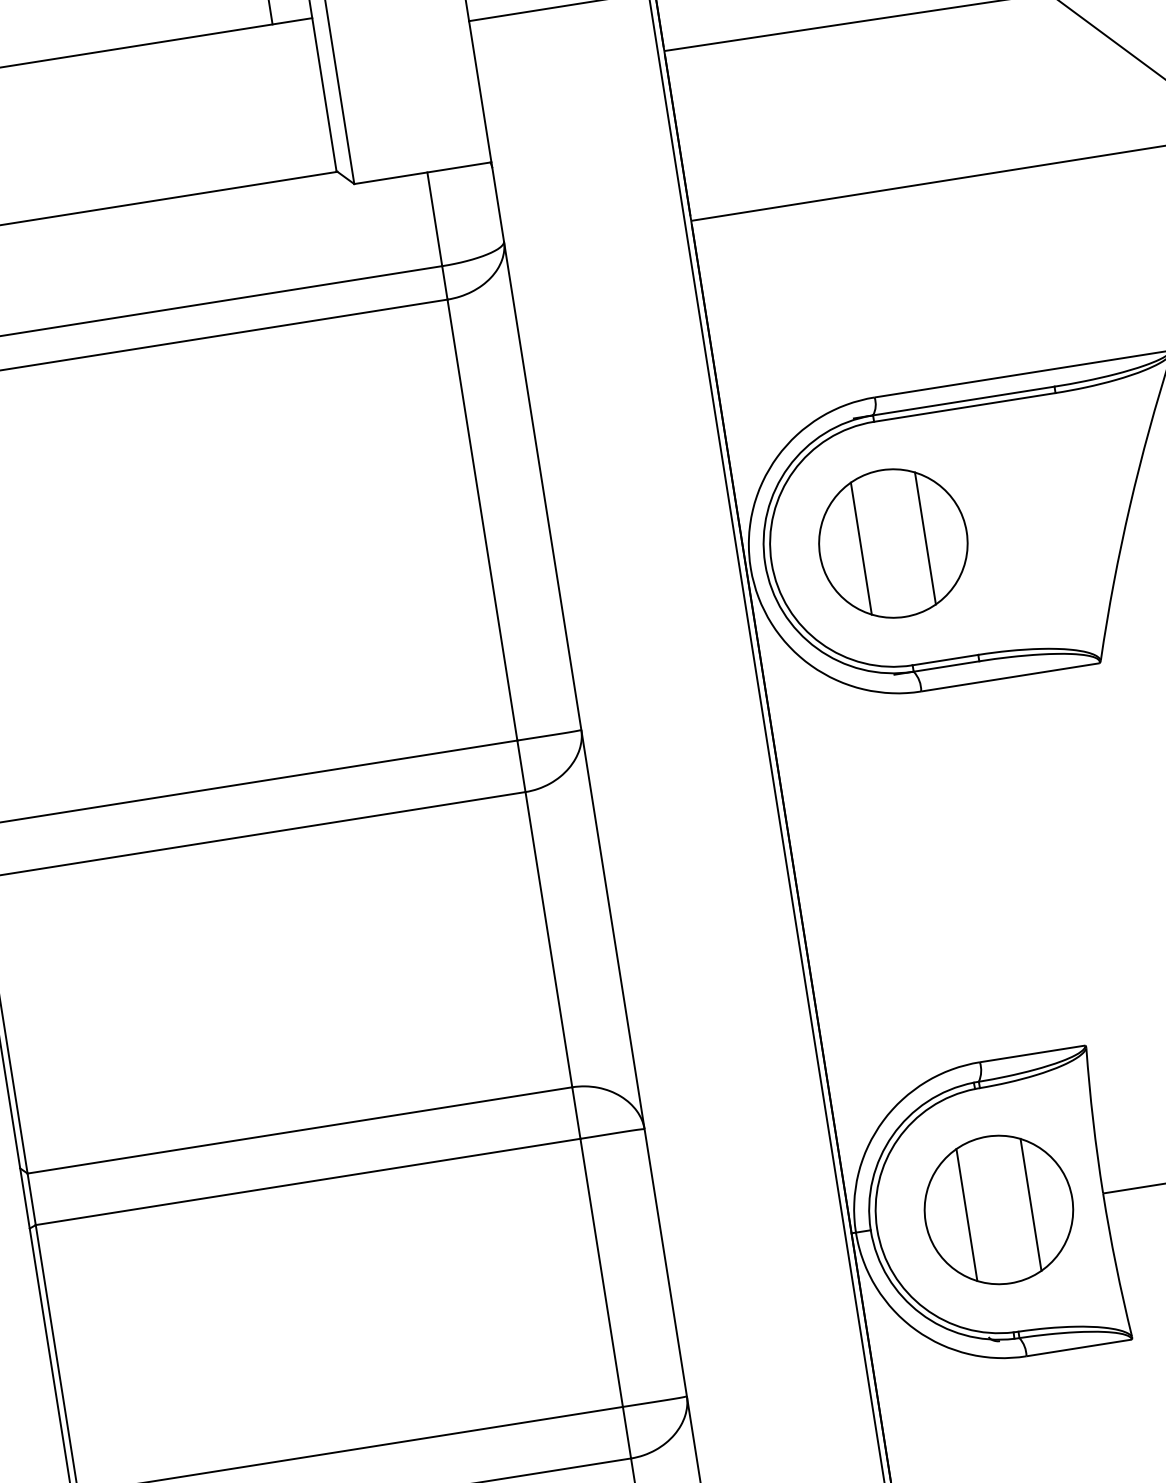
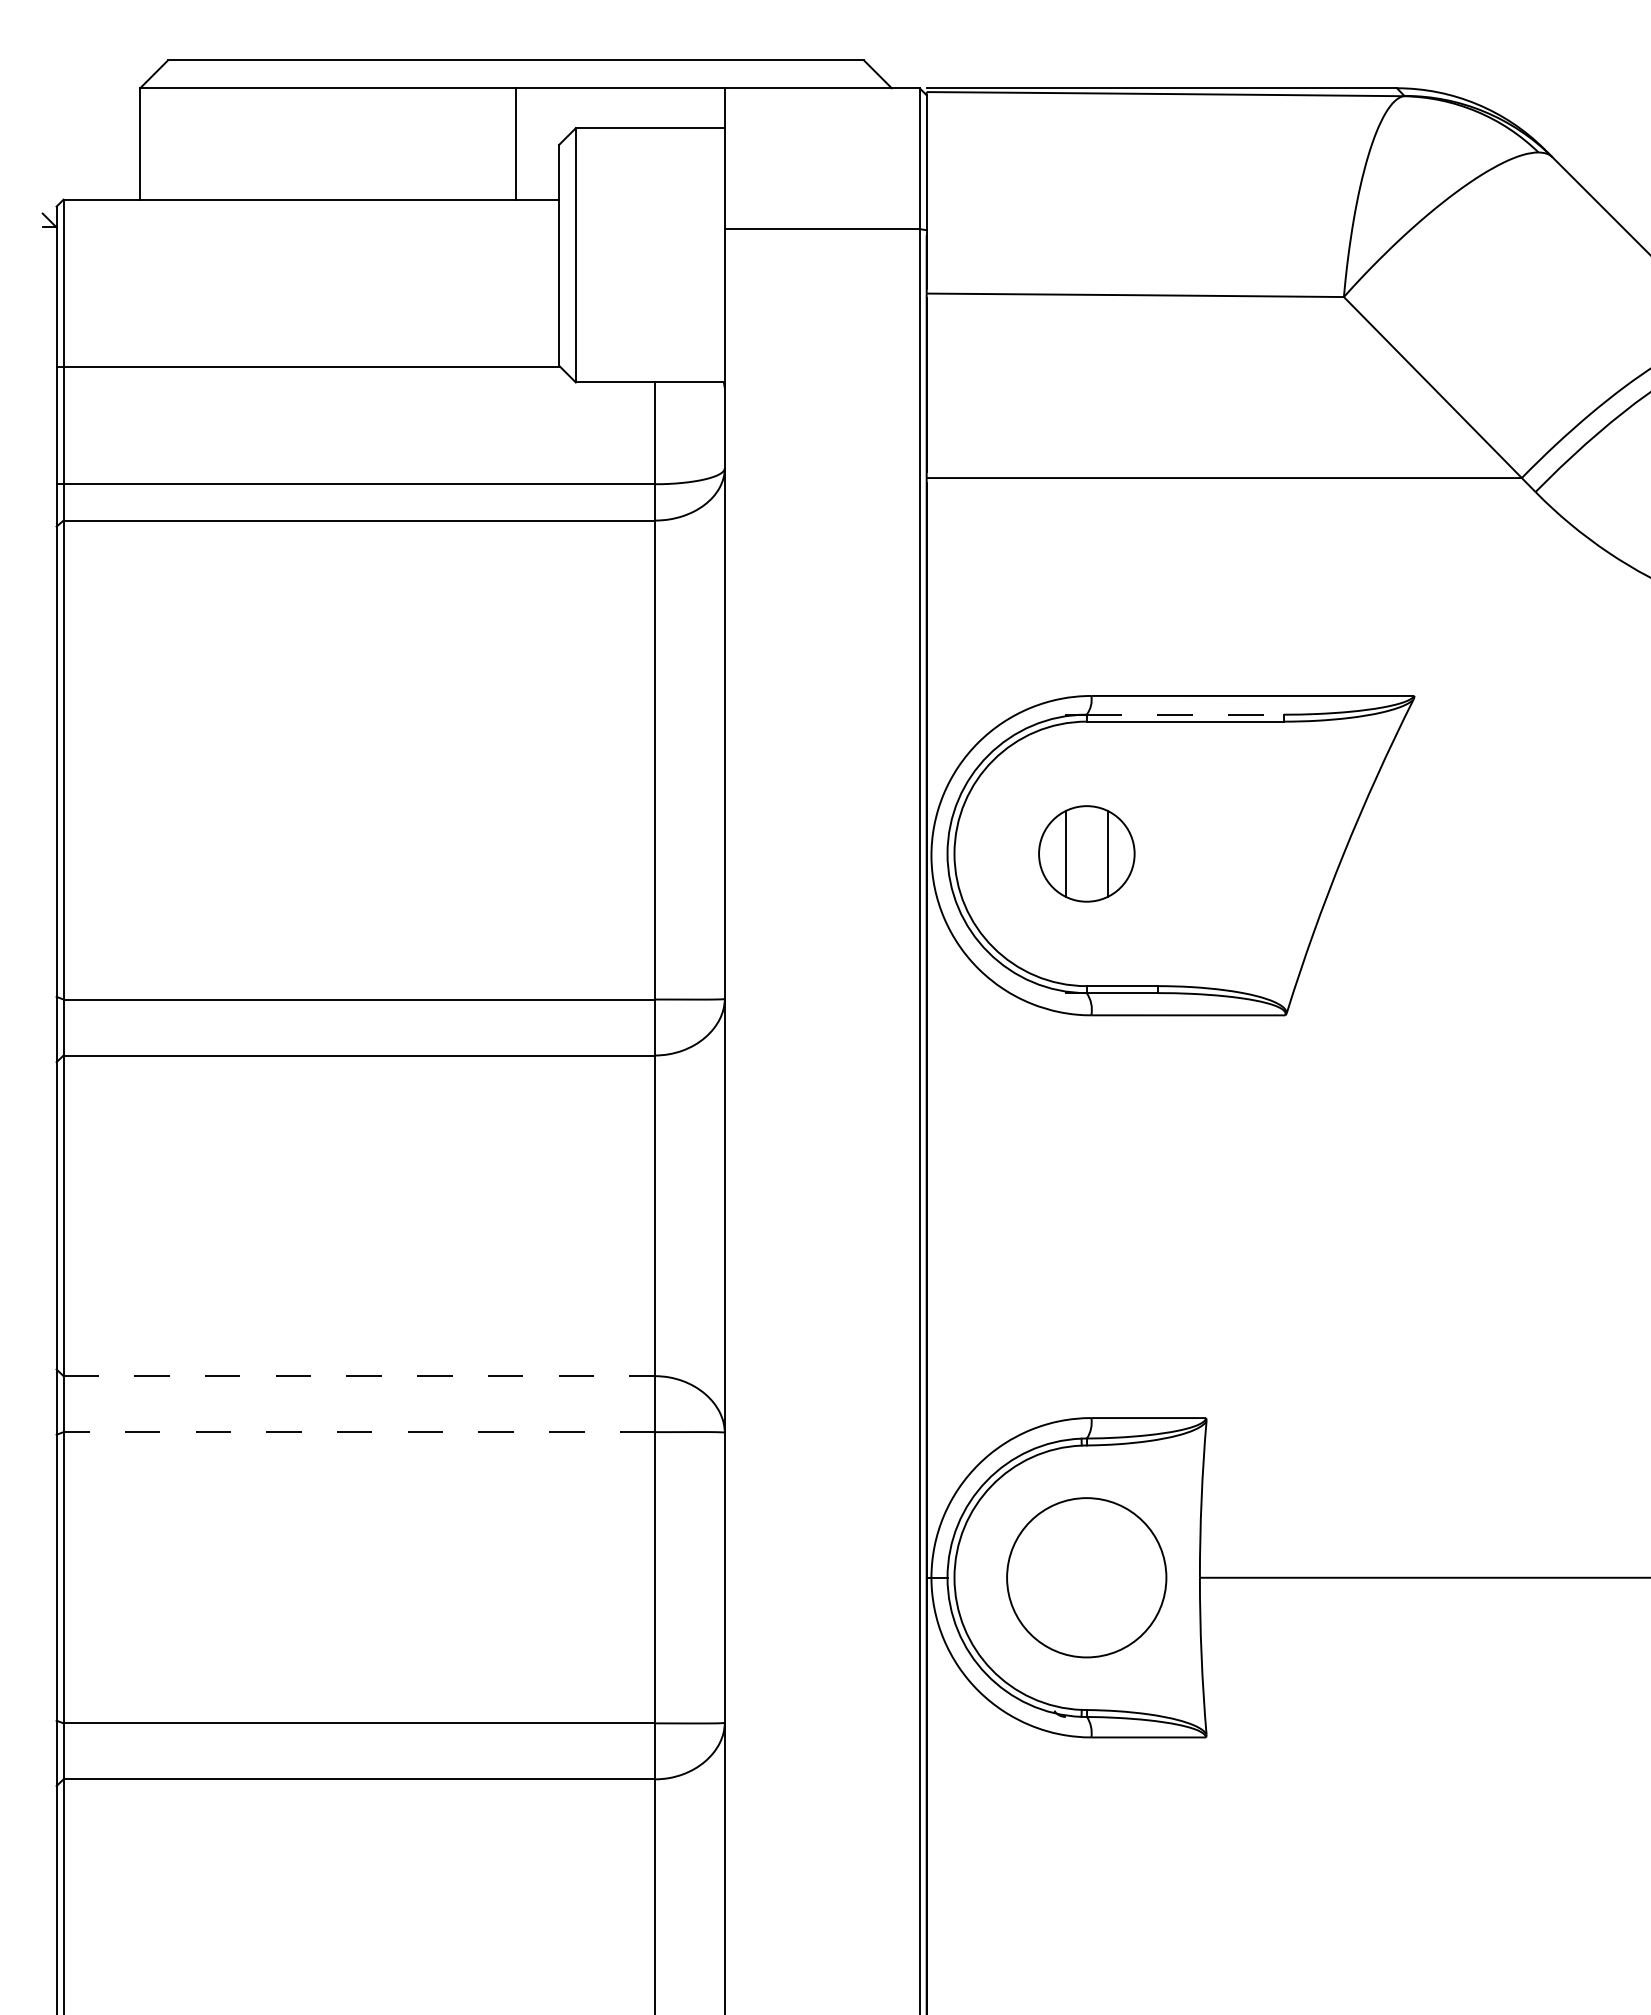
line: (963, 400) -> (1185, 714), solid -> dashed
part: (893, 543) -> (1086, 853), size x0.6
line: (300, 1130) -> (359, 1376), solid -> dashed
line: (308, 1182) -> (359, 1432), solid -> dashed
line: (1030, 1204) -> (1121, 1577), removed
line: (966, 1214) -> (1051, 1577), removed

